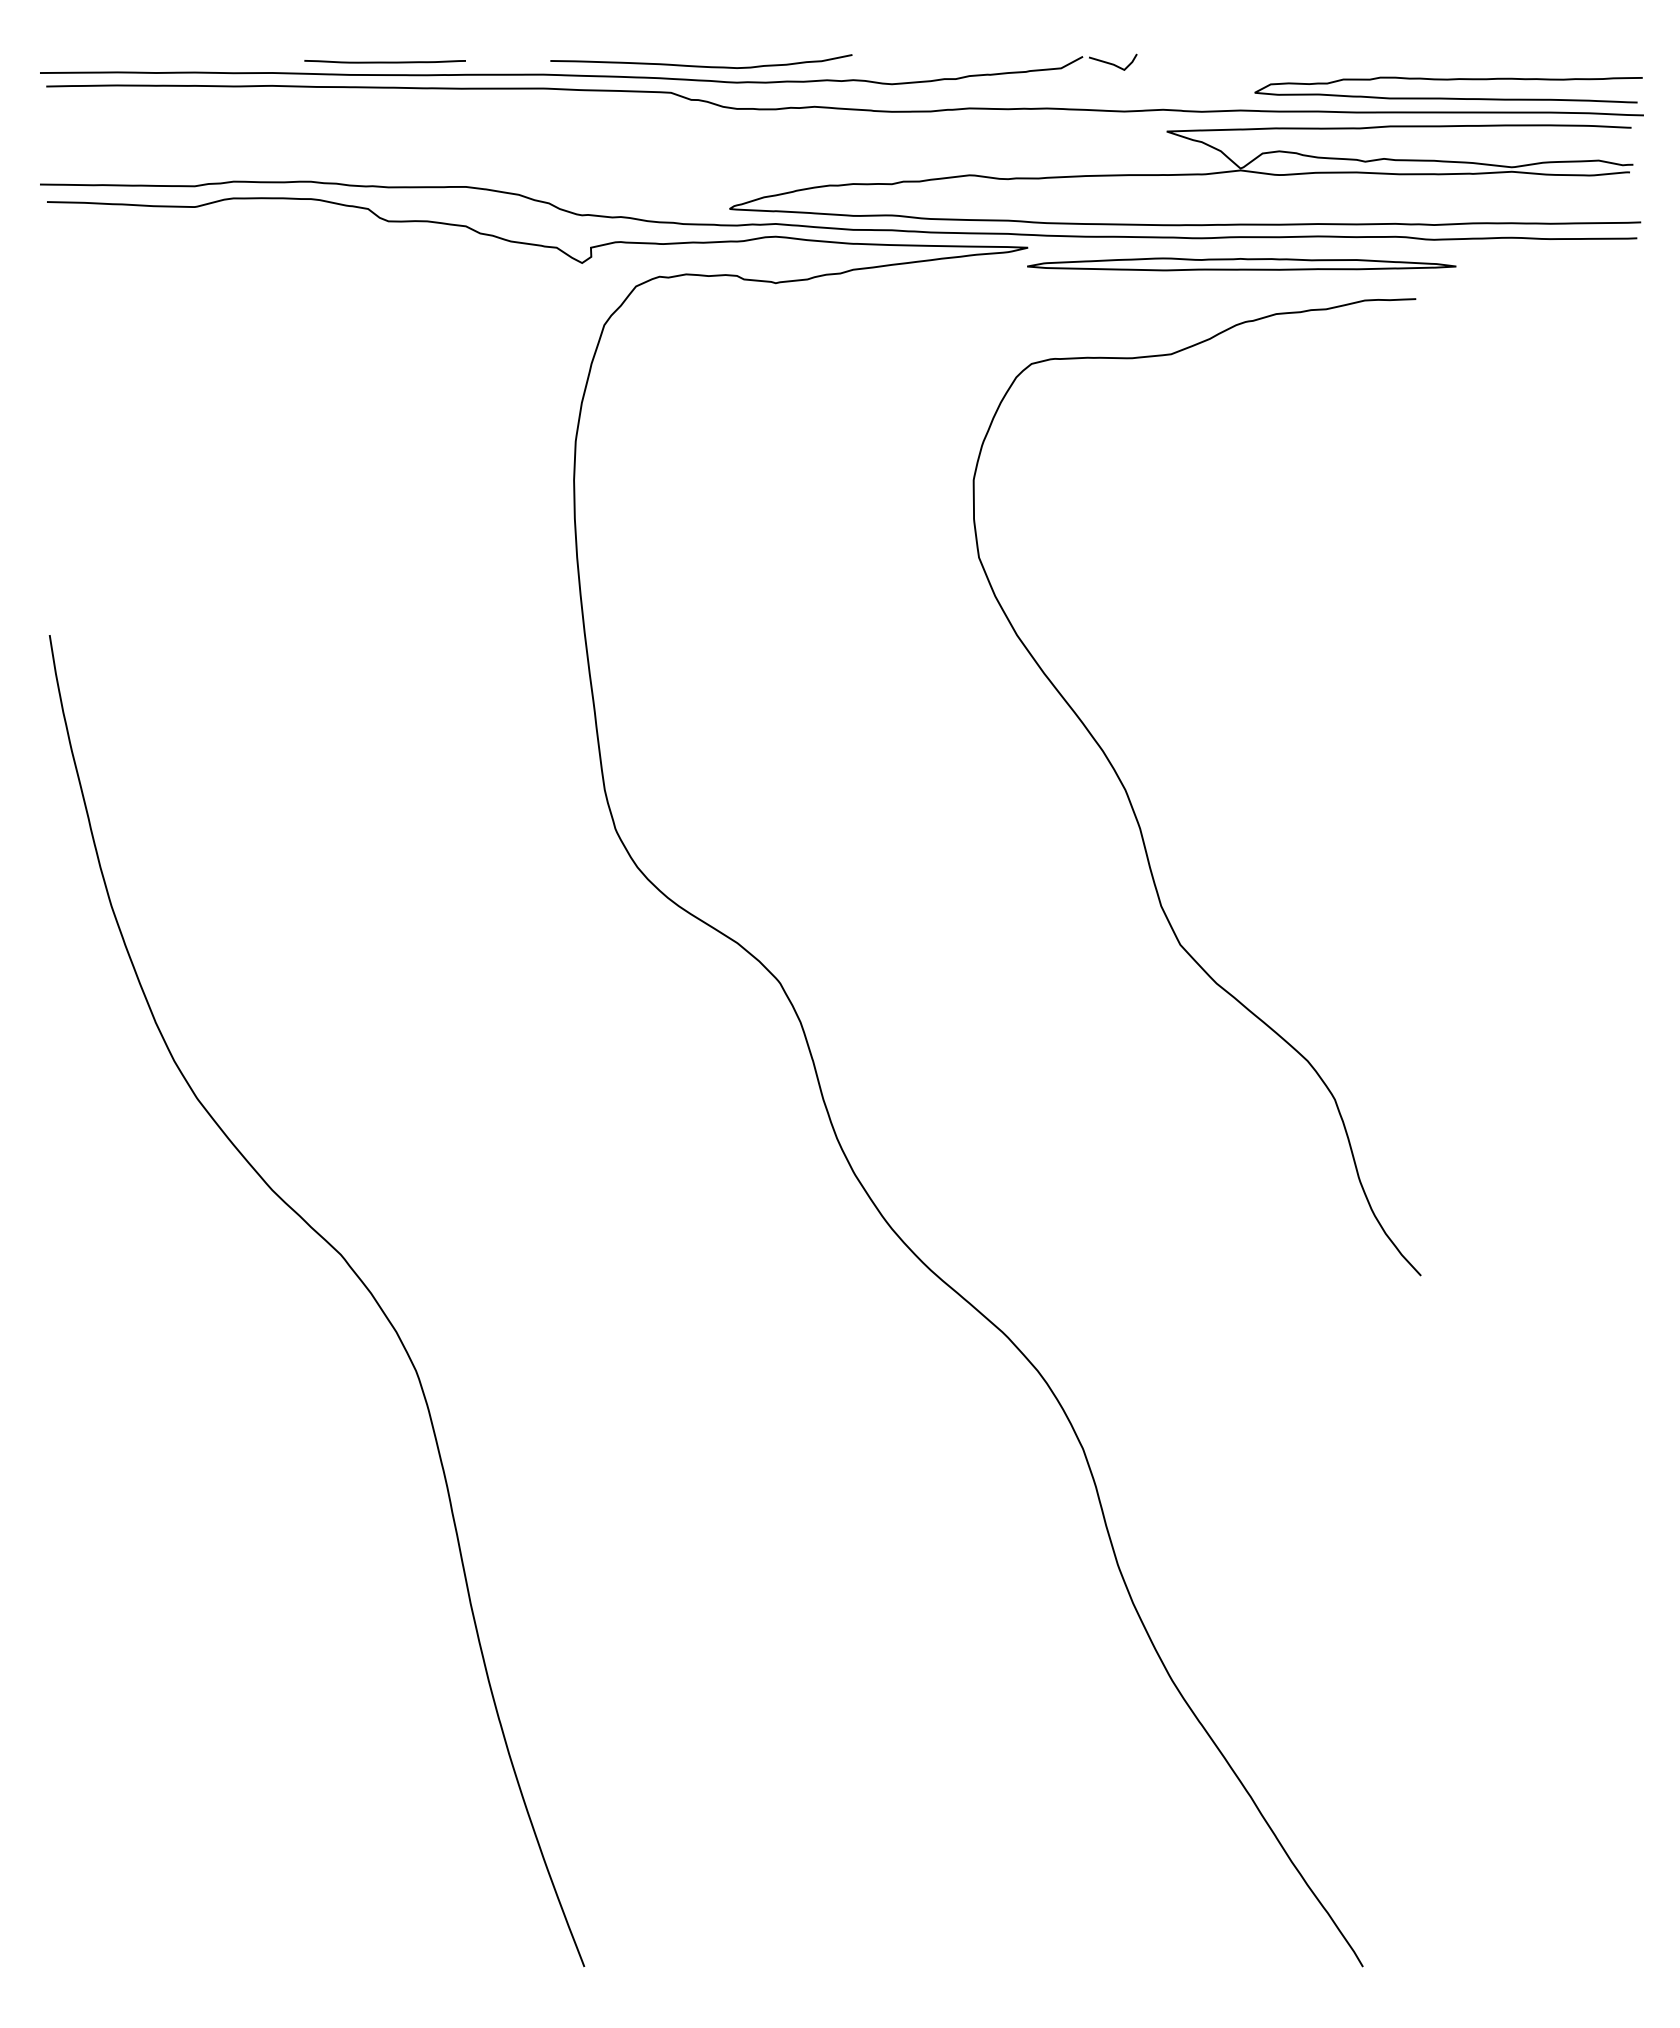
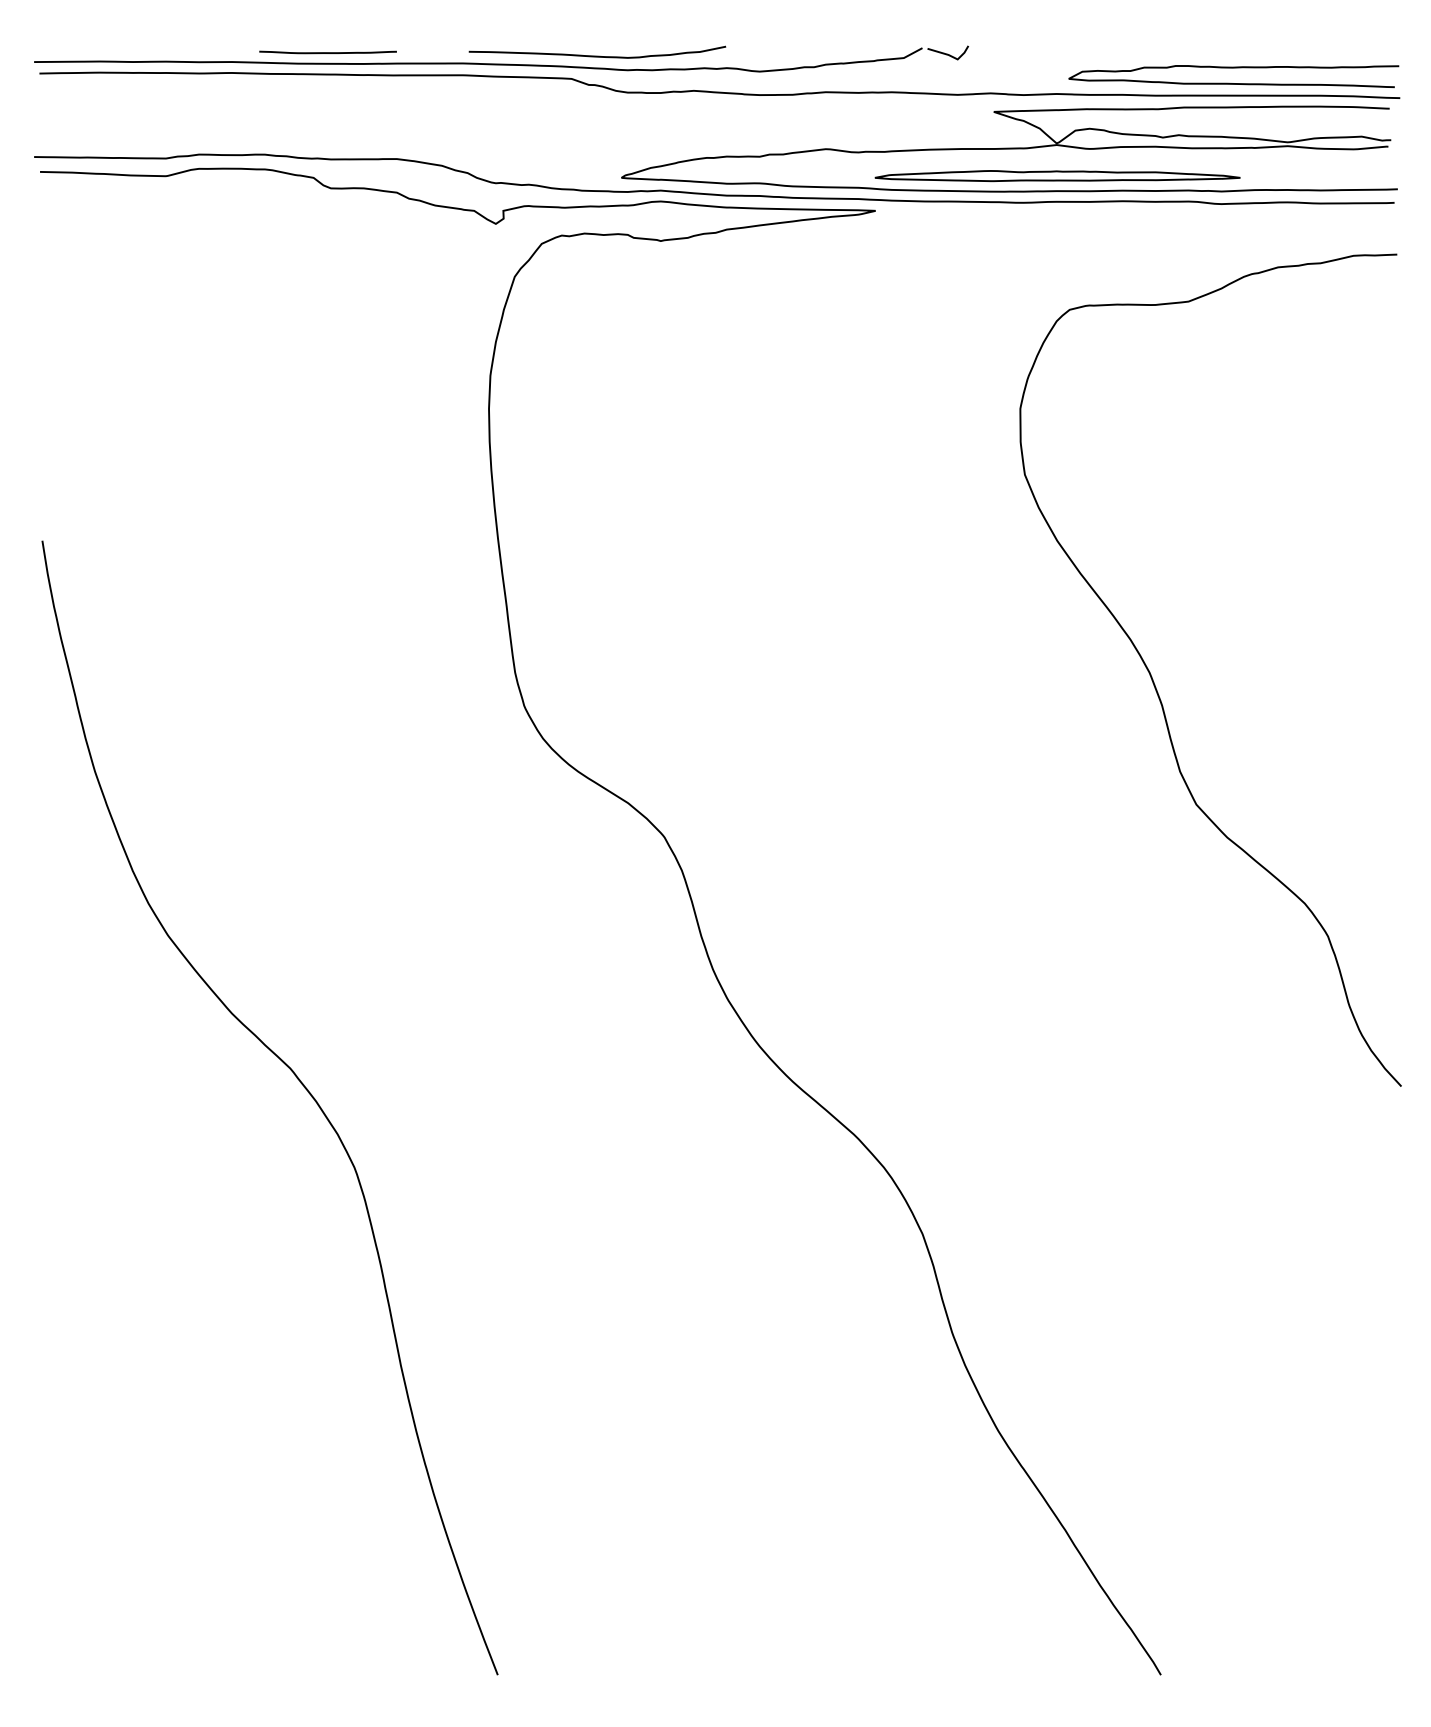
part: (1241, 264) -> (1057, 176), moved
curve: (1134, 809) -> (1157, 689), moved

